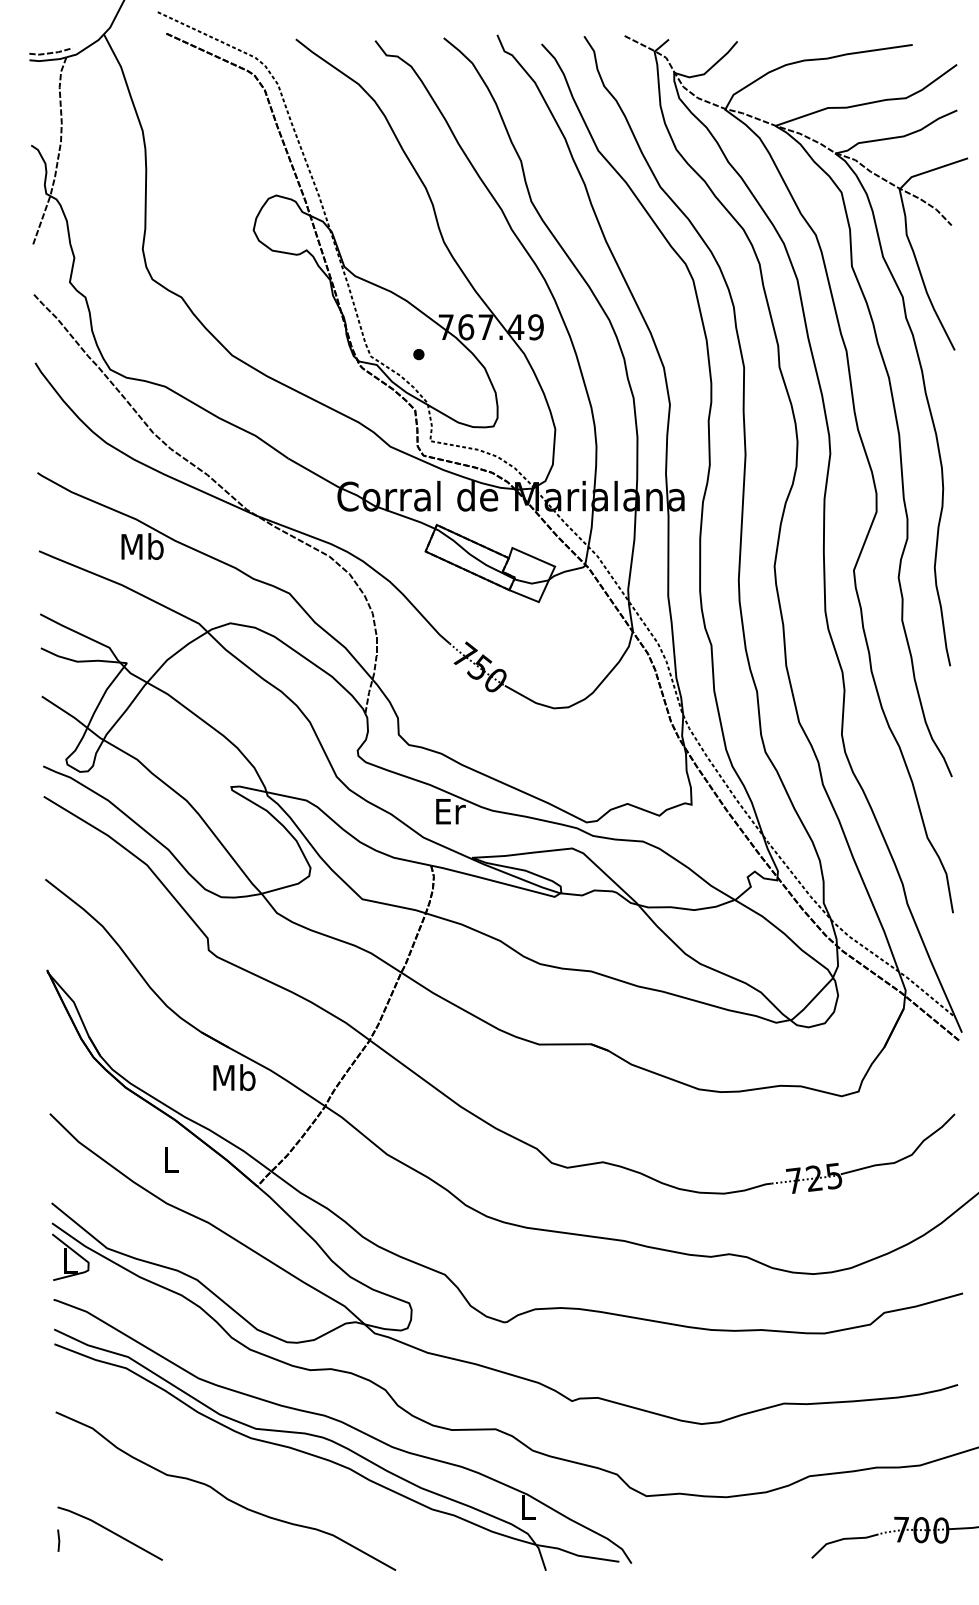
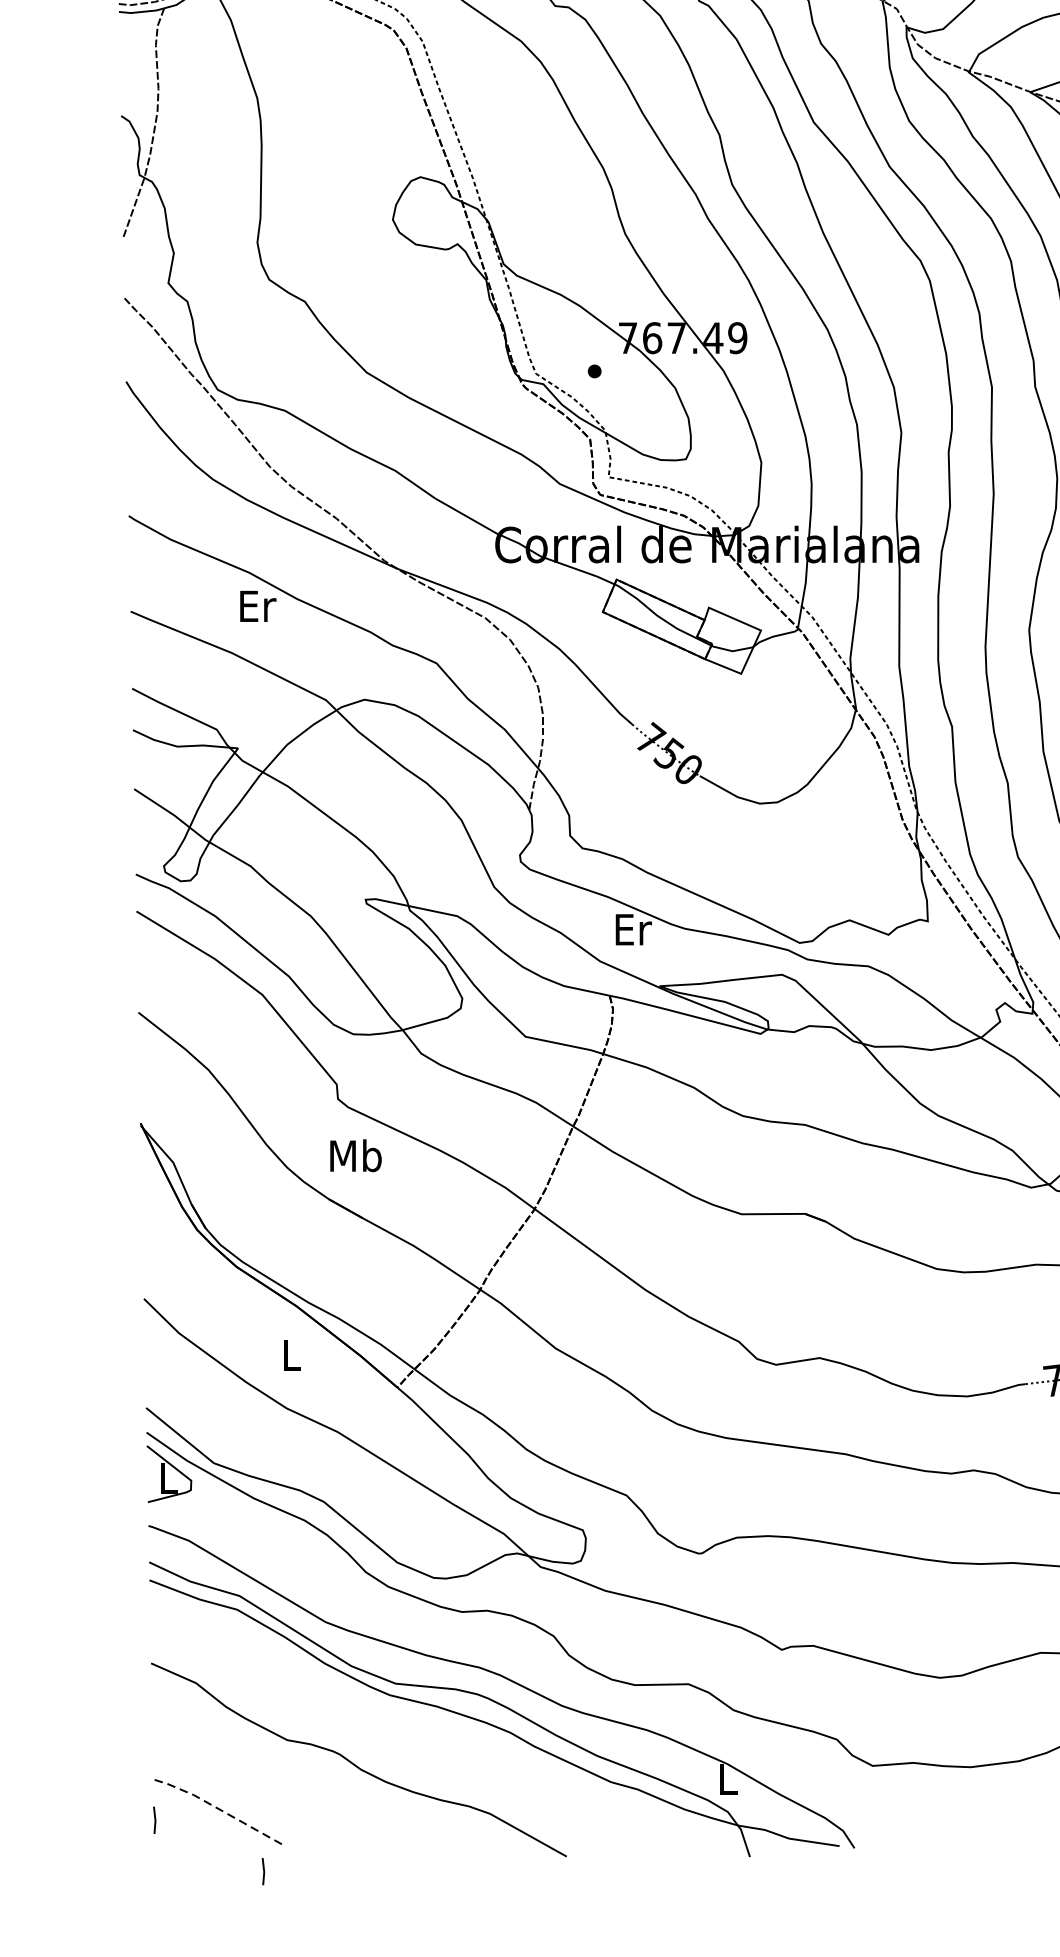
text: (142, 546) -> (257, 605), Mb -> Er
text: (234, 1077) -> (356, 1155), moved
line: (109, 1530) -> (216, 1807), solid -> dashed
line: (147, 1582) -> (263, 1871), added

